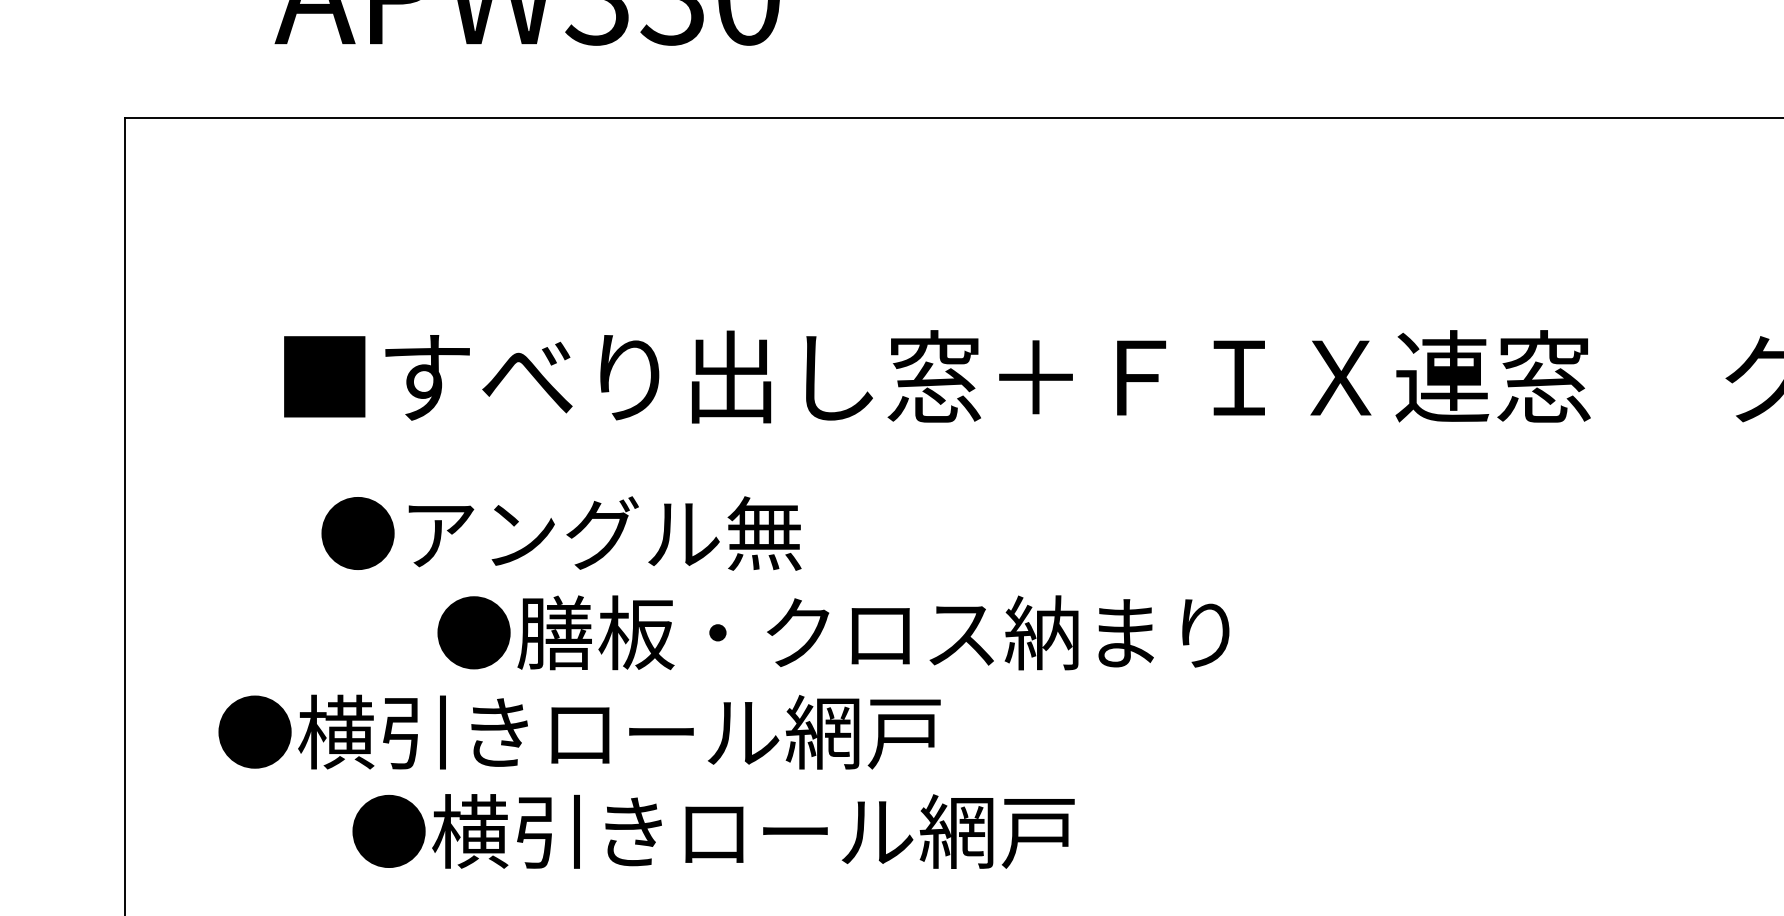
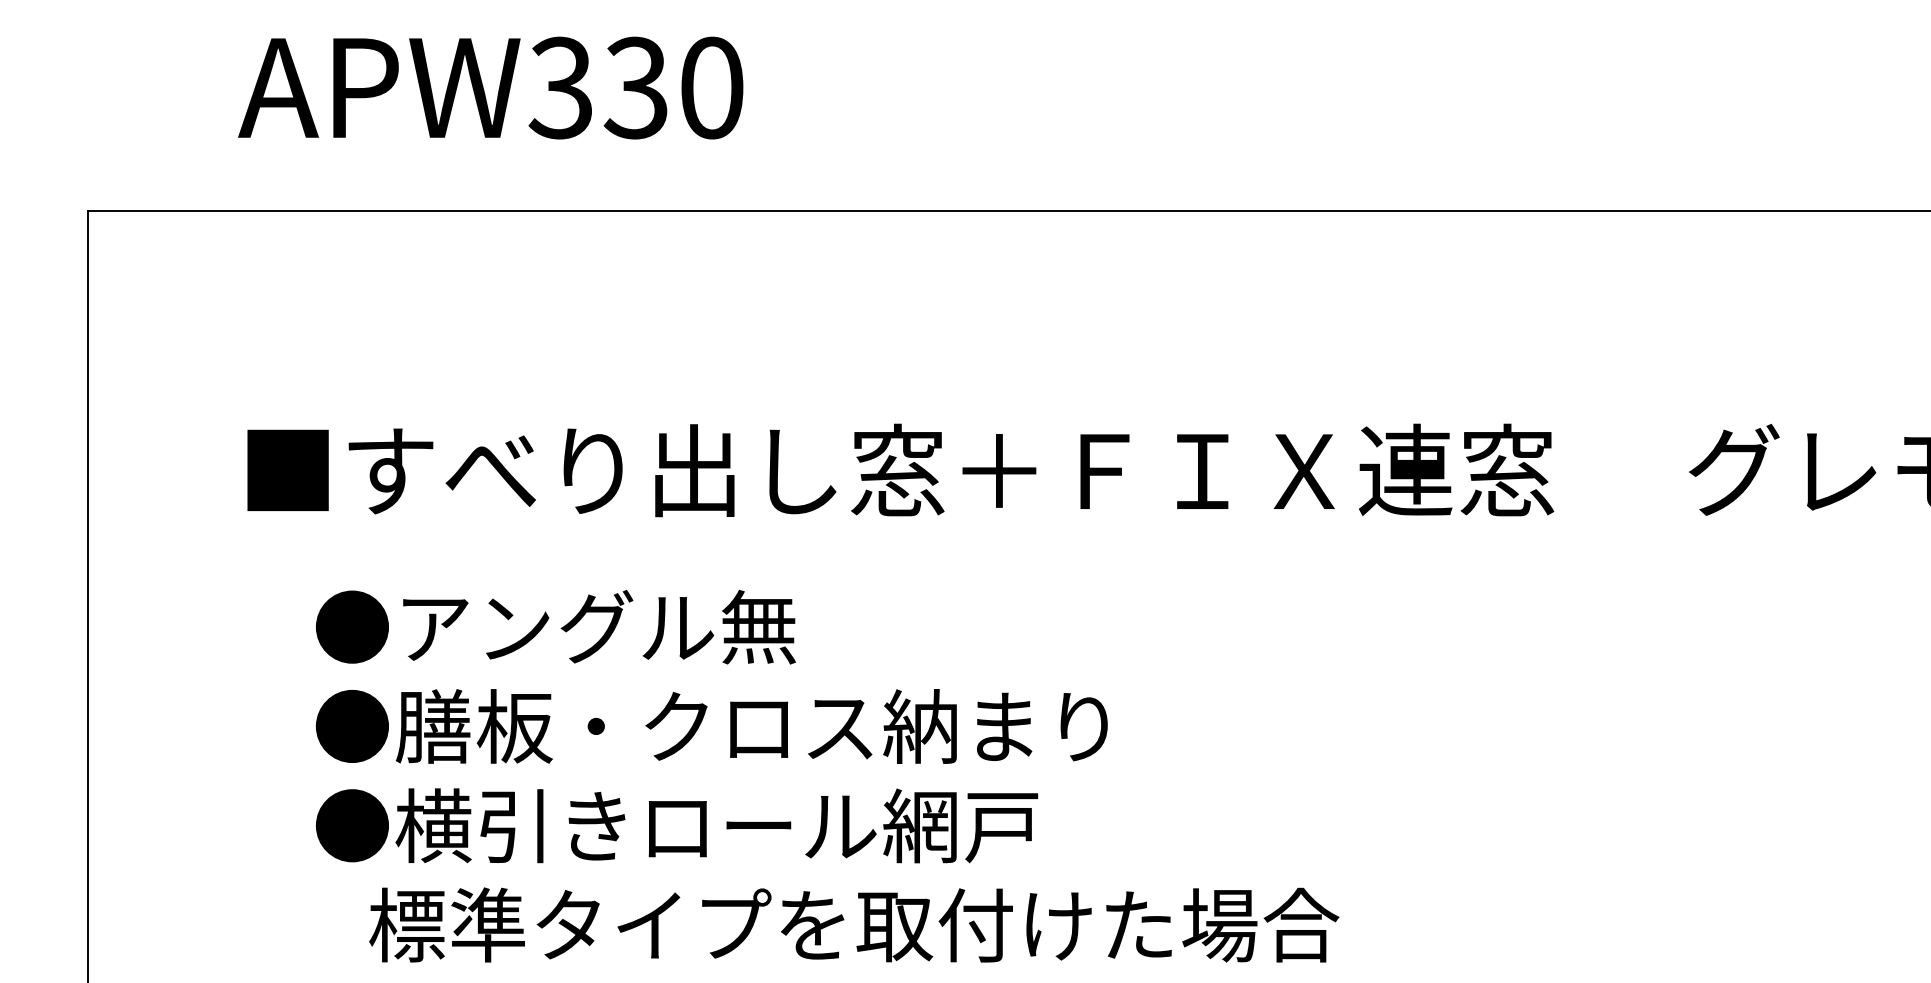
text: (561, 533) -> (555, 627), moved
text: (833, 632) -> (711, 726), moved
text: (580, 731) -> (677, 825), moved
text: (864, 830) -> (827, 924), ●横引きロール網戸 -> 標準タイプを取付けた場合

